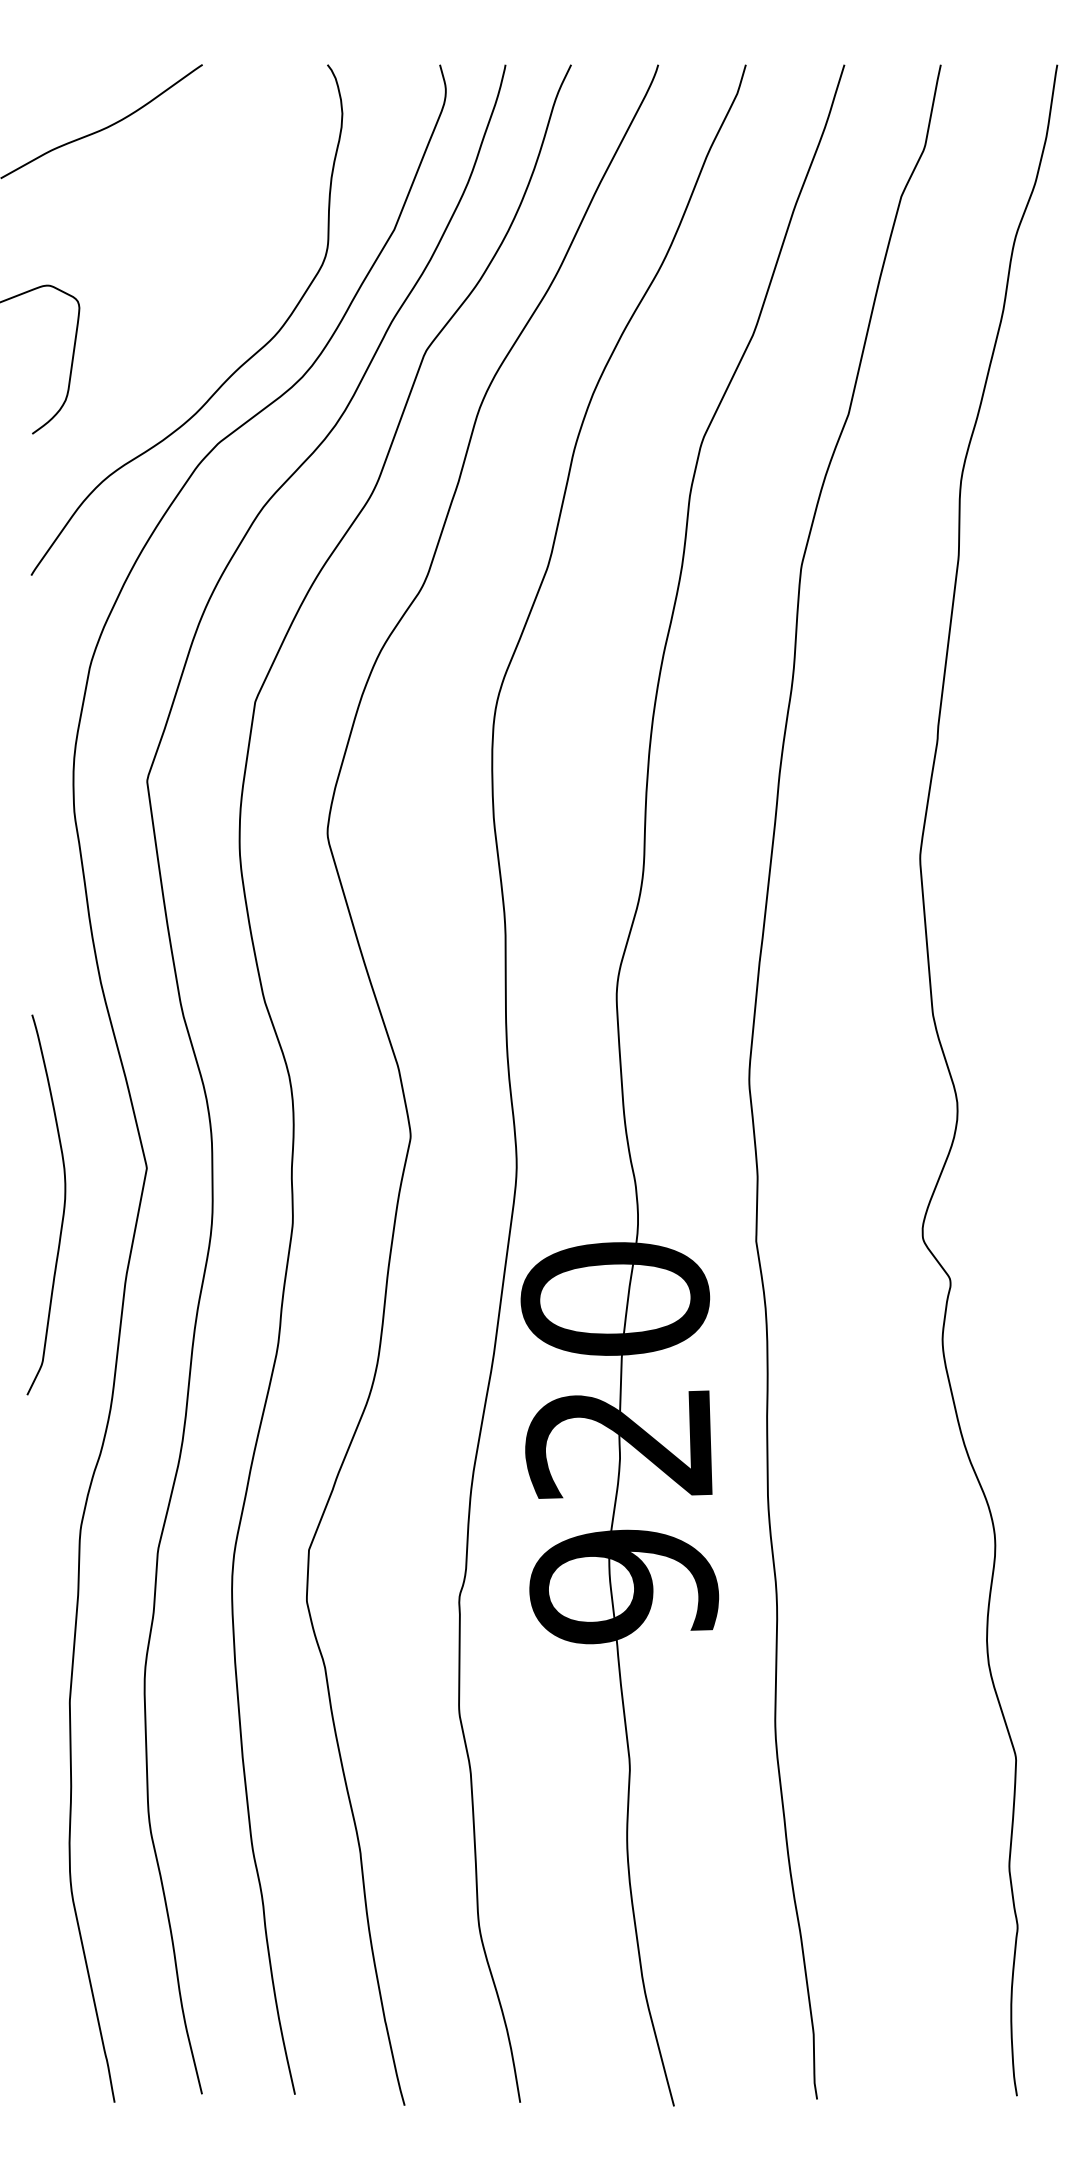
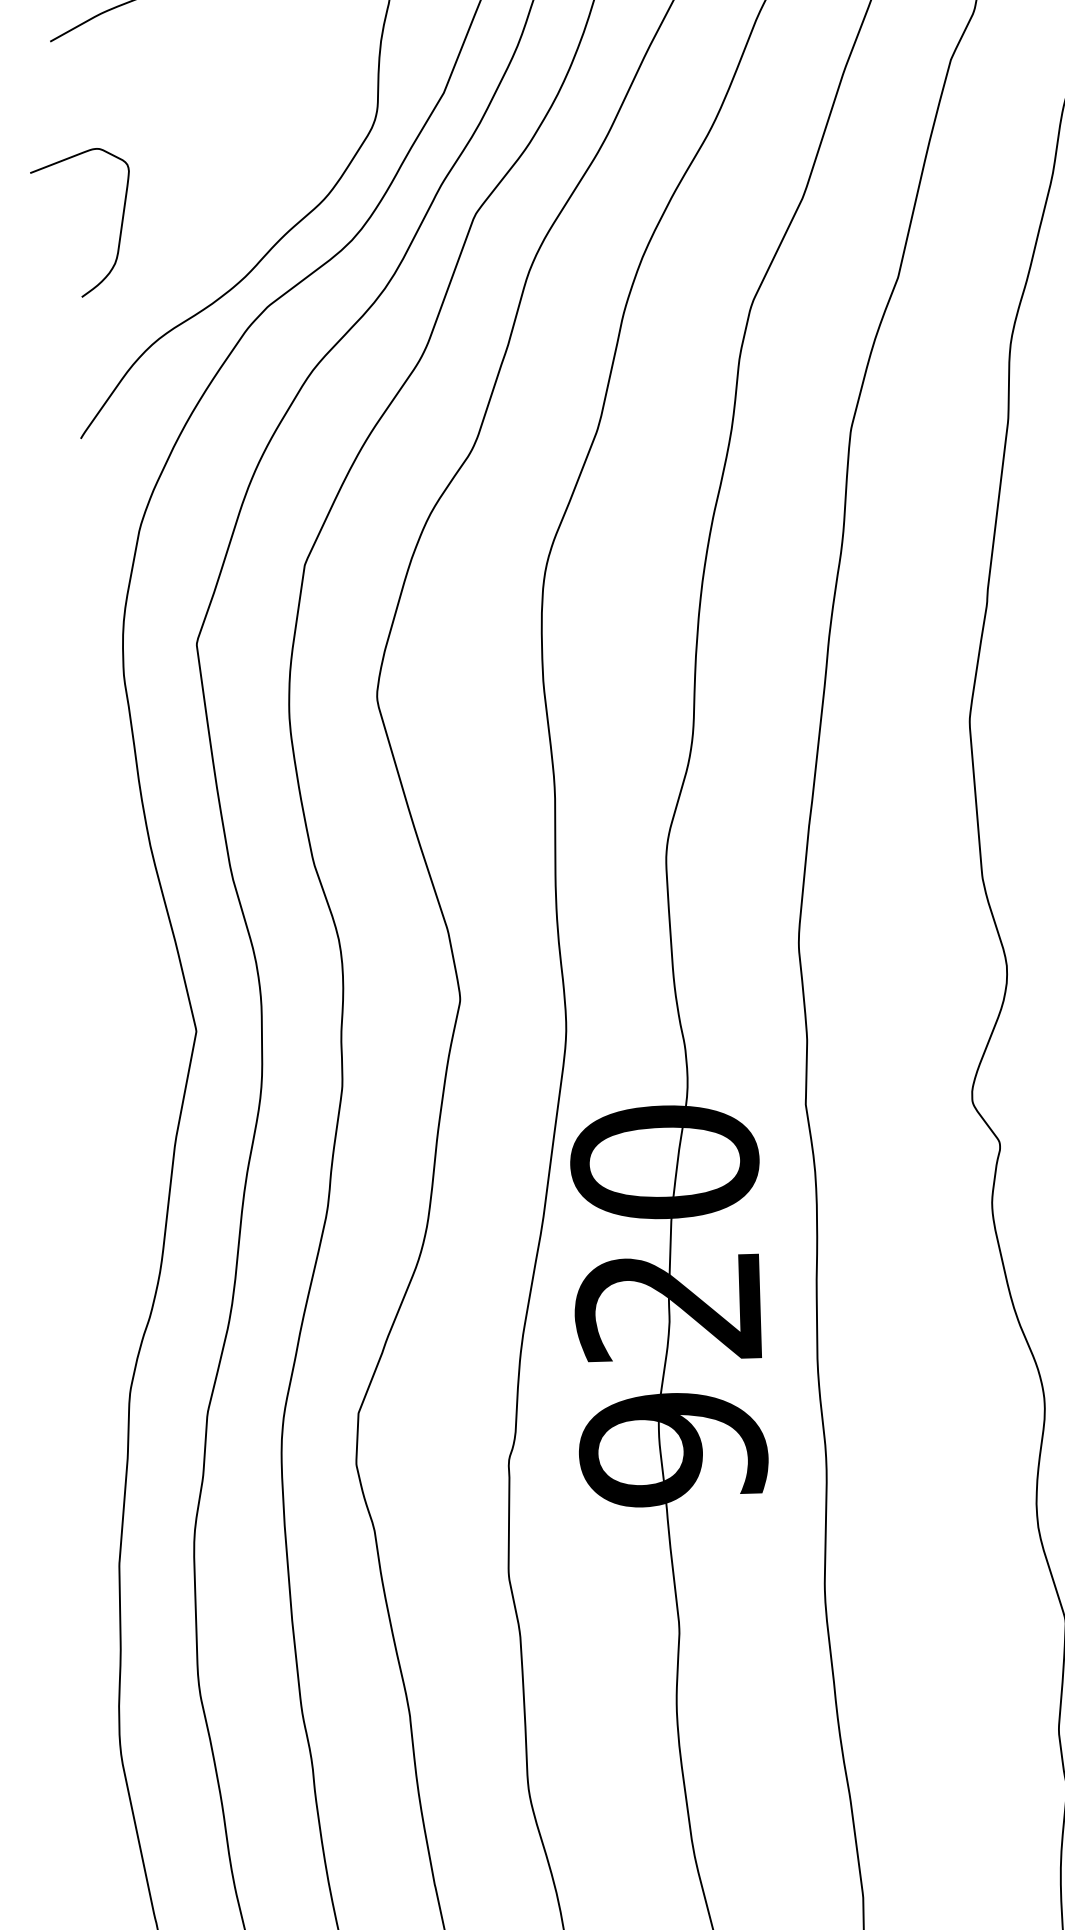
curve: (63, 1204) -> (113, 1067), removed

